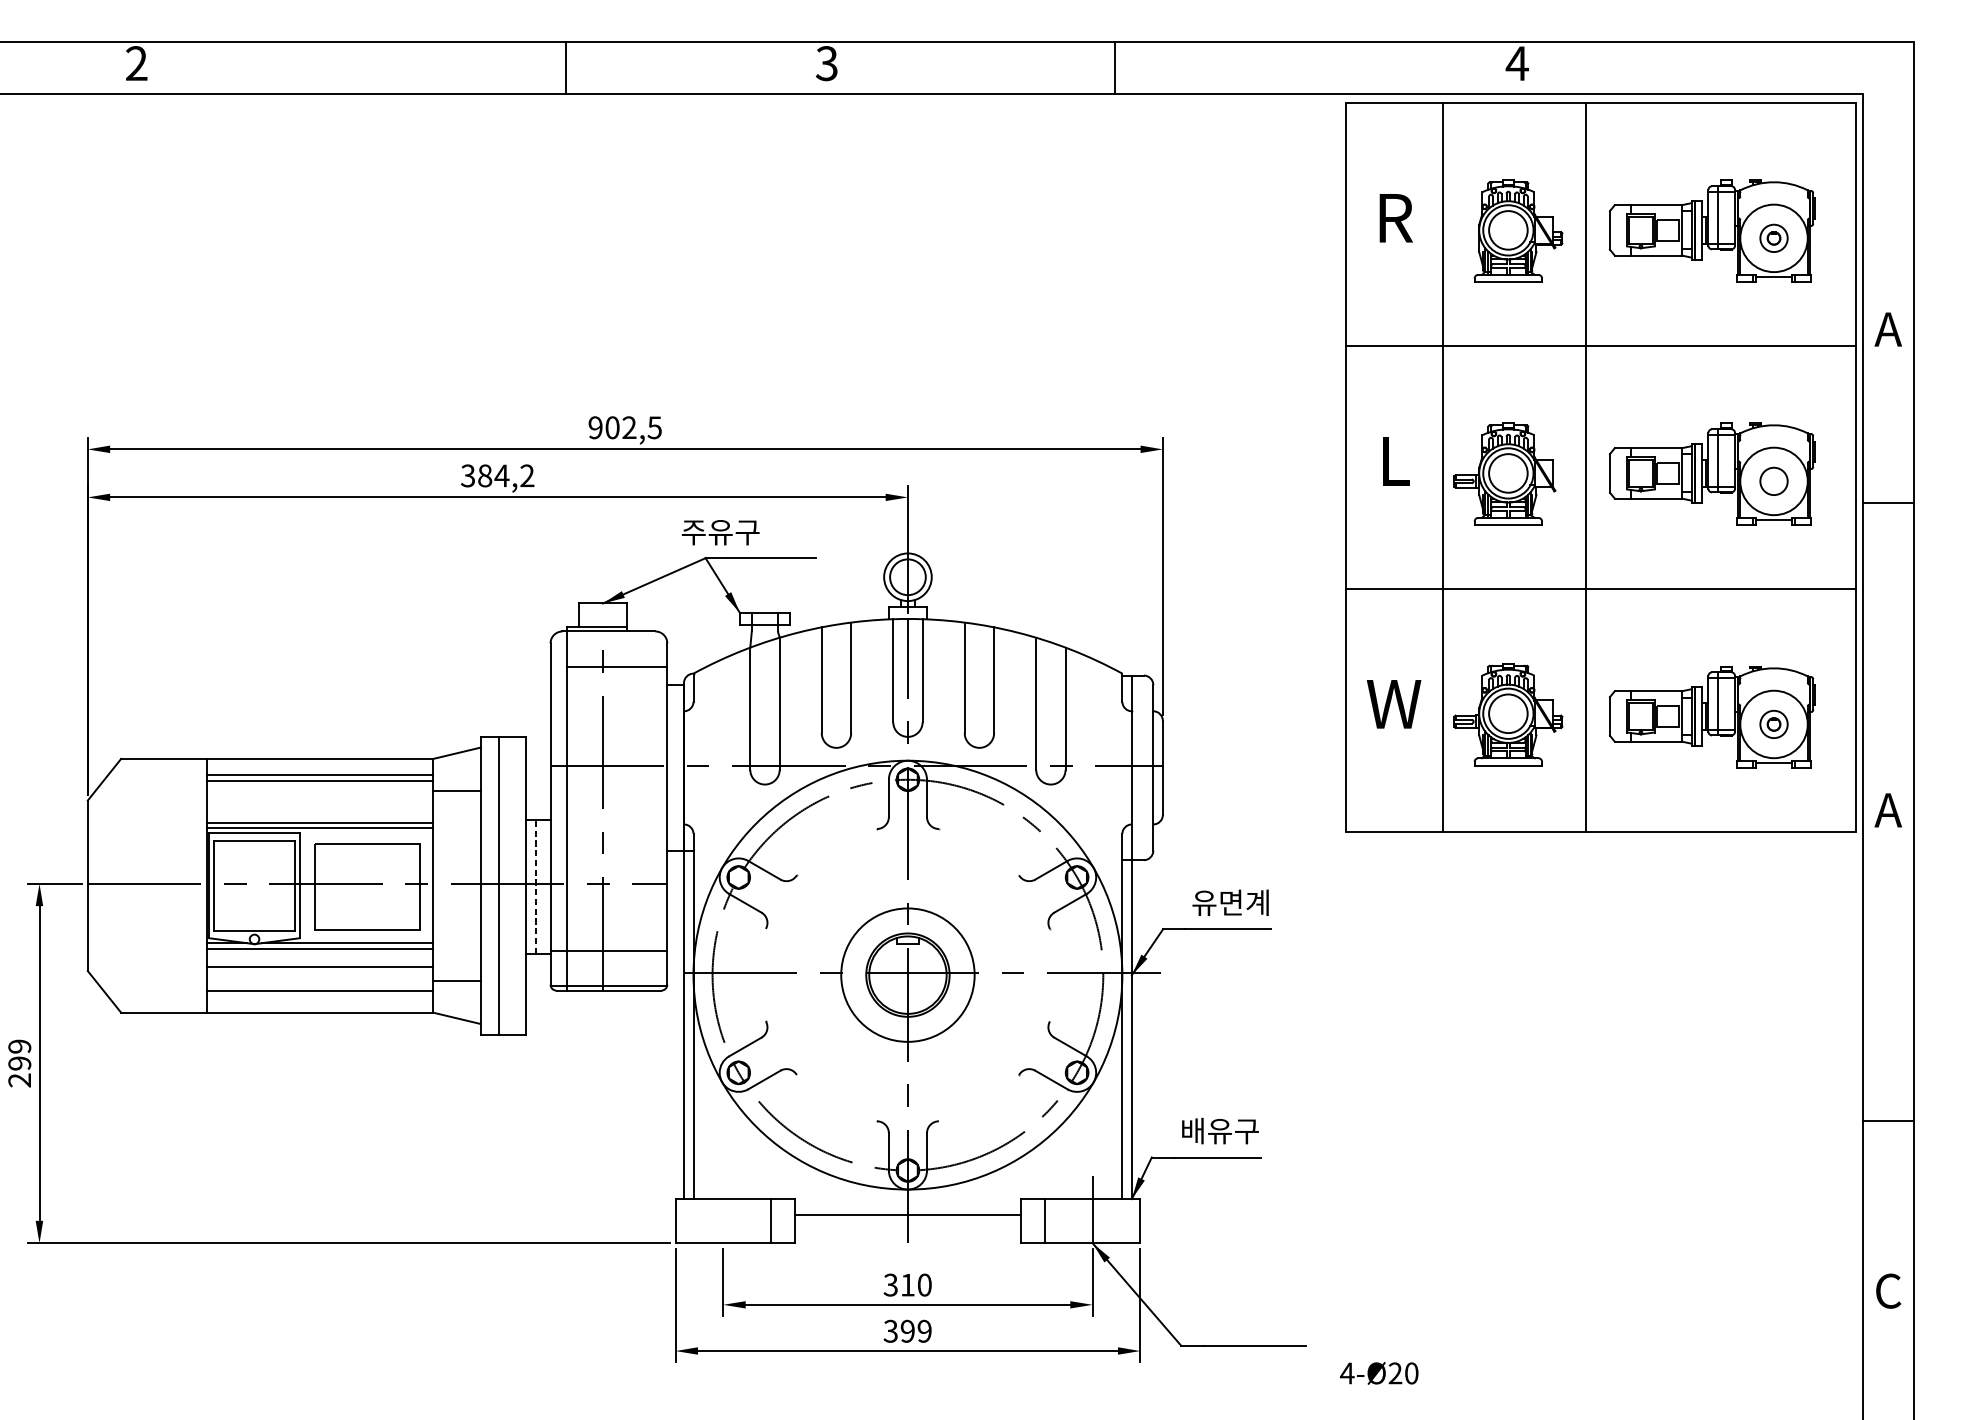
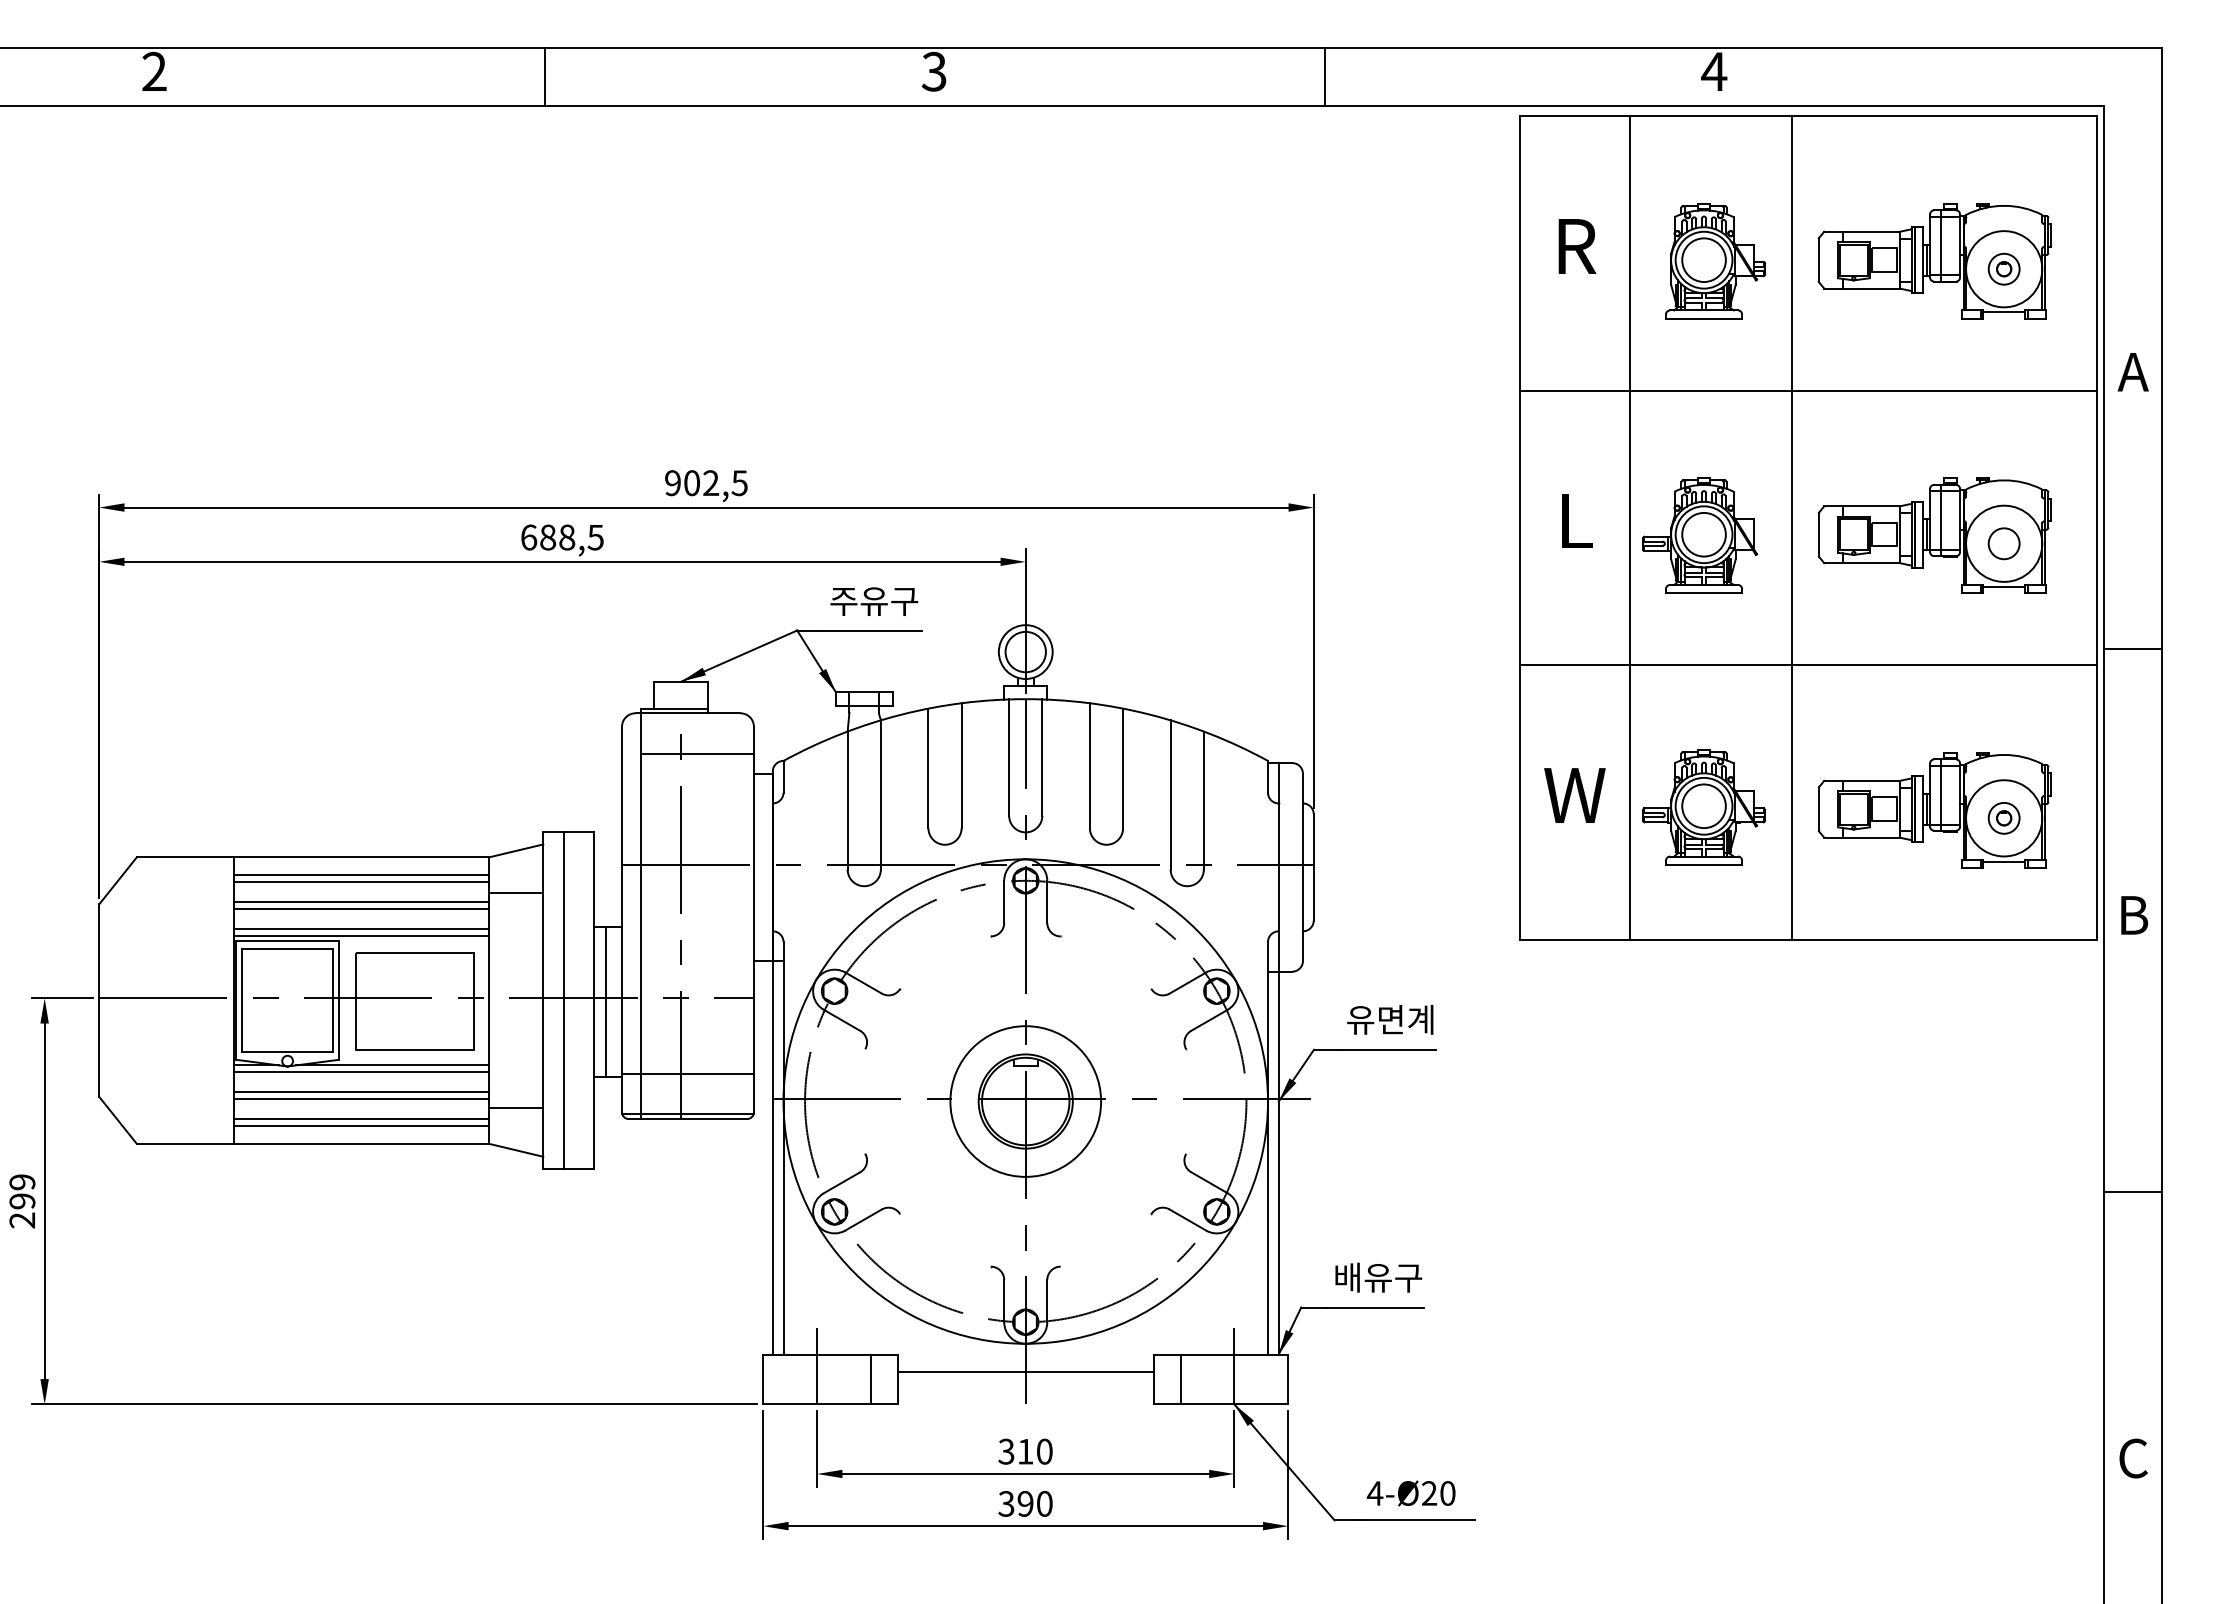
line: (566, 67) -> (544, 76), moved
line: (1114, 67) -> (1324, 76), moved
text: (496, 475) -> (561, 537), 384,2 -> 688,5
line: (1888, 502) -> (2133, 648), moved
text: (720, 532) -> (874, 601), moved
line: (319, 798) -> (361, 902), added
line: (319, 804) -> (361, 908), added
text: (1887, 810) -> (2132, 915), A -> B
line: (535, 886) -> (605, 1001), dashed -> solid
line: (319, 973) -> (361, 1099), added
line: (319, 996) -> (361, 1125), added
line: (1888, 1121) -> (2133, 1192), moved
line: (723, 1209) -> (817, 1366), added
text: (924, 1330) -> (1044, 1503), 399 -> 390
text: (1378, 1373) -> (1410, 1493), moved

